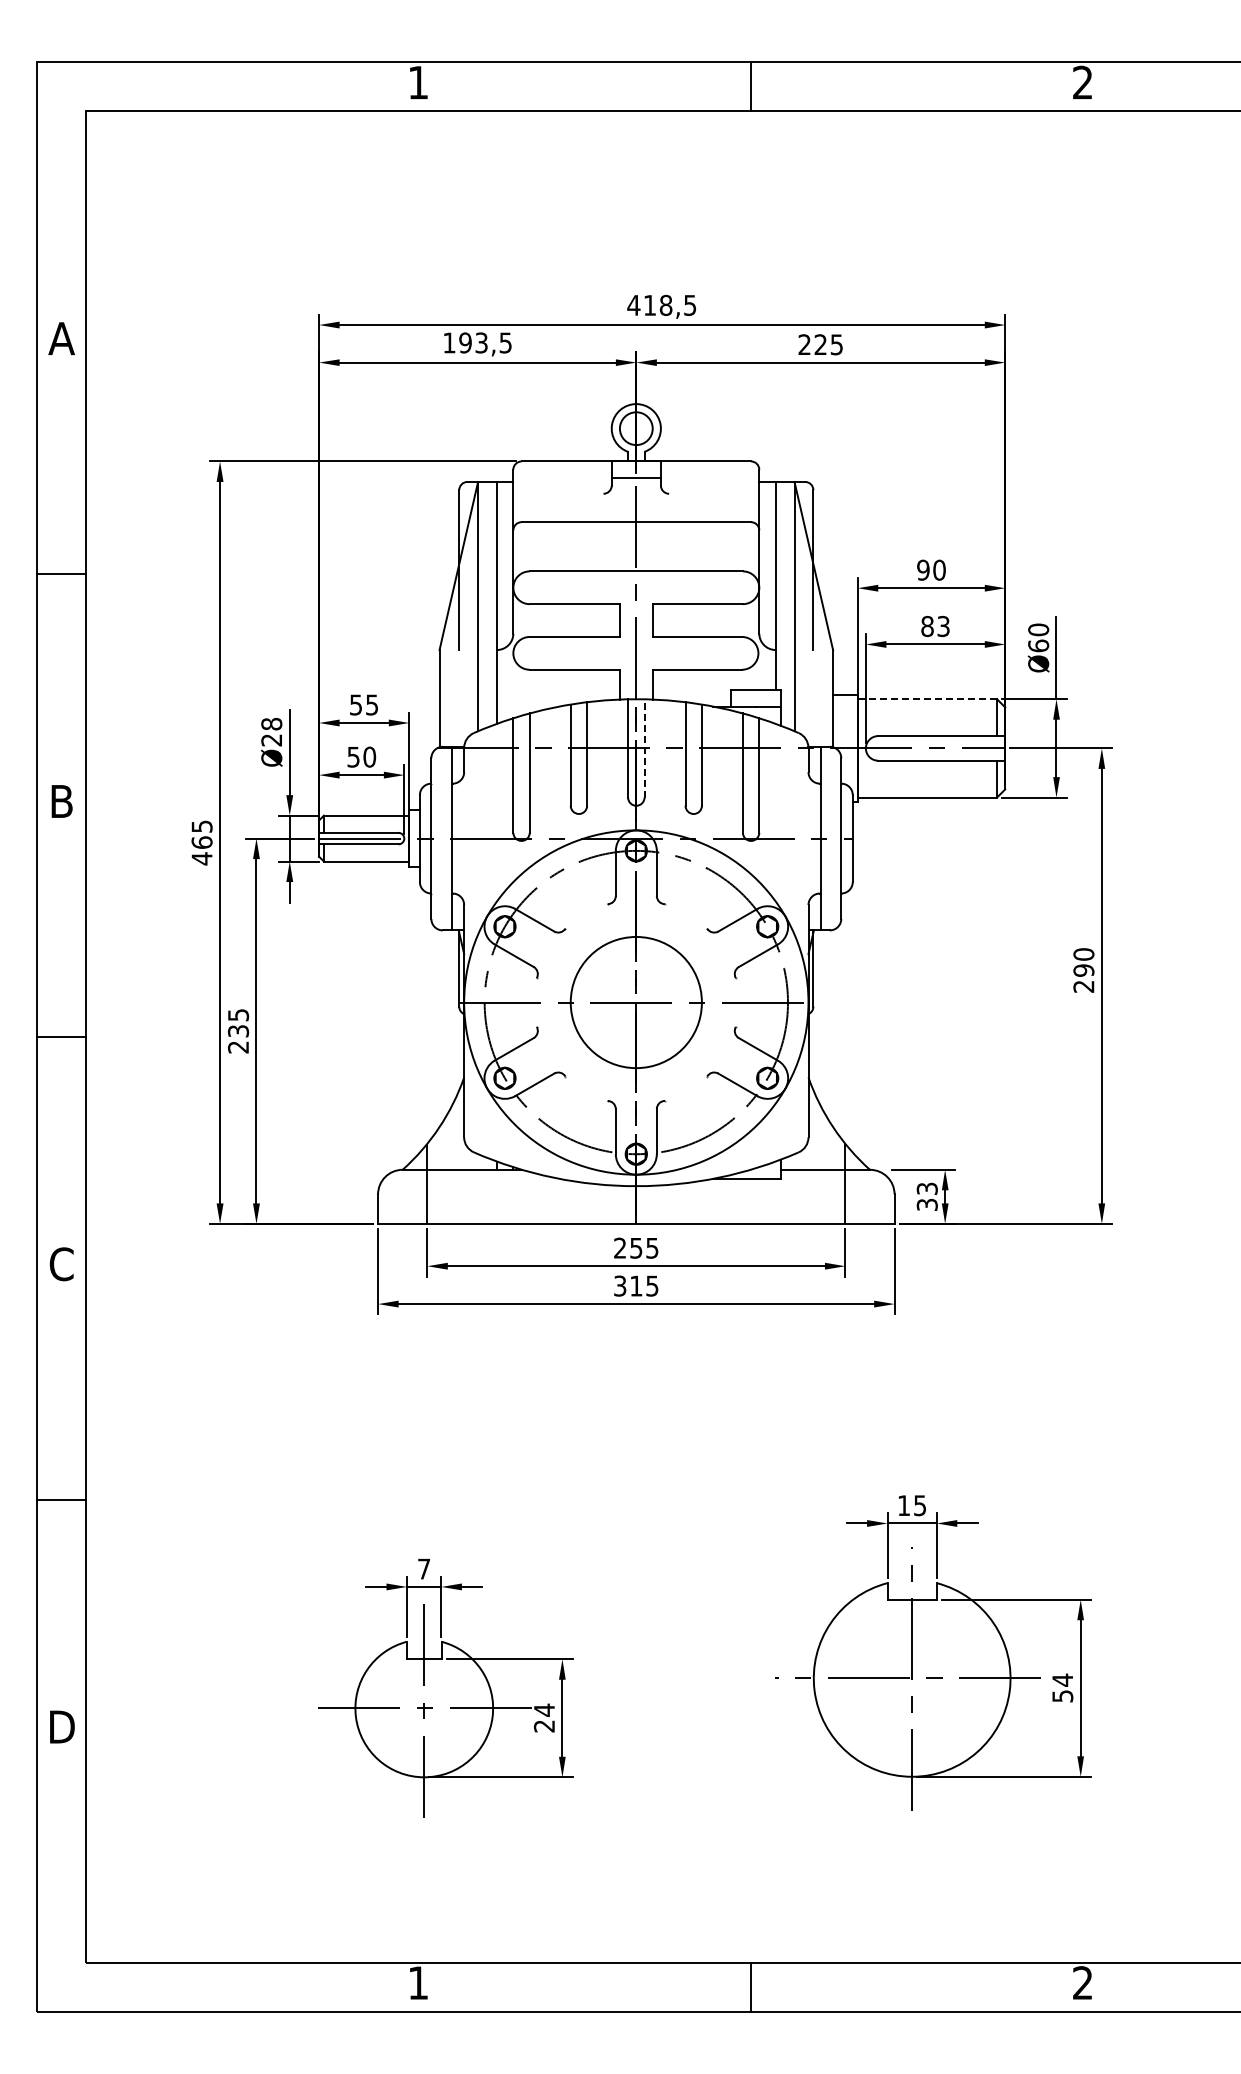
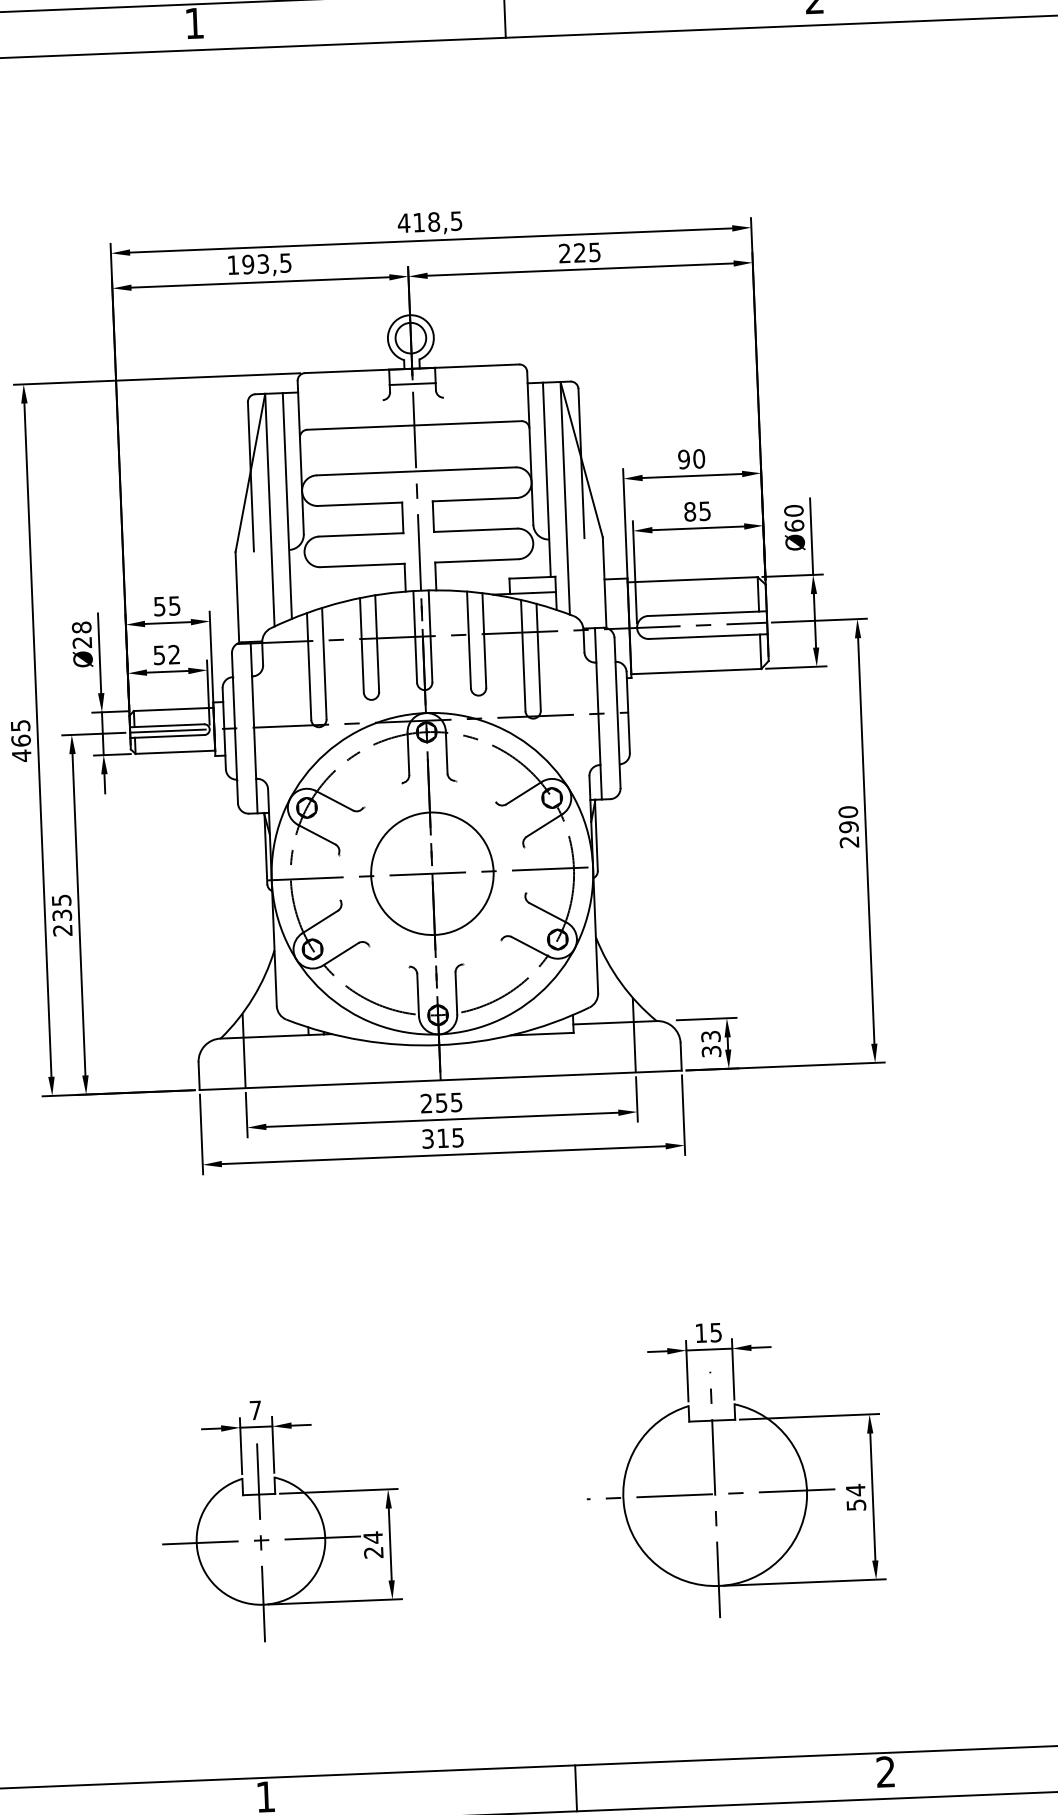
text: (943, 625) -> (704, 510), 83 -> 85
line: (927, 699) -> (692, 580), dashed -> solid
line: (644, 747) -> (430, 635), dashed -> solid
text: (369, 756) -> (174, 654), 50 -> 52

